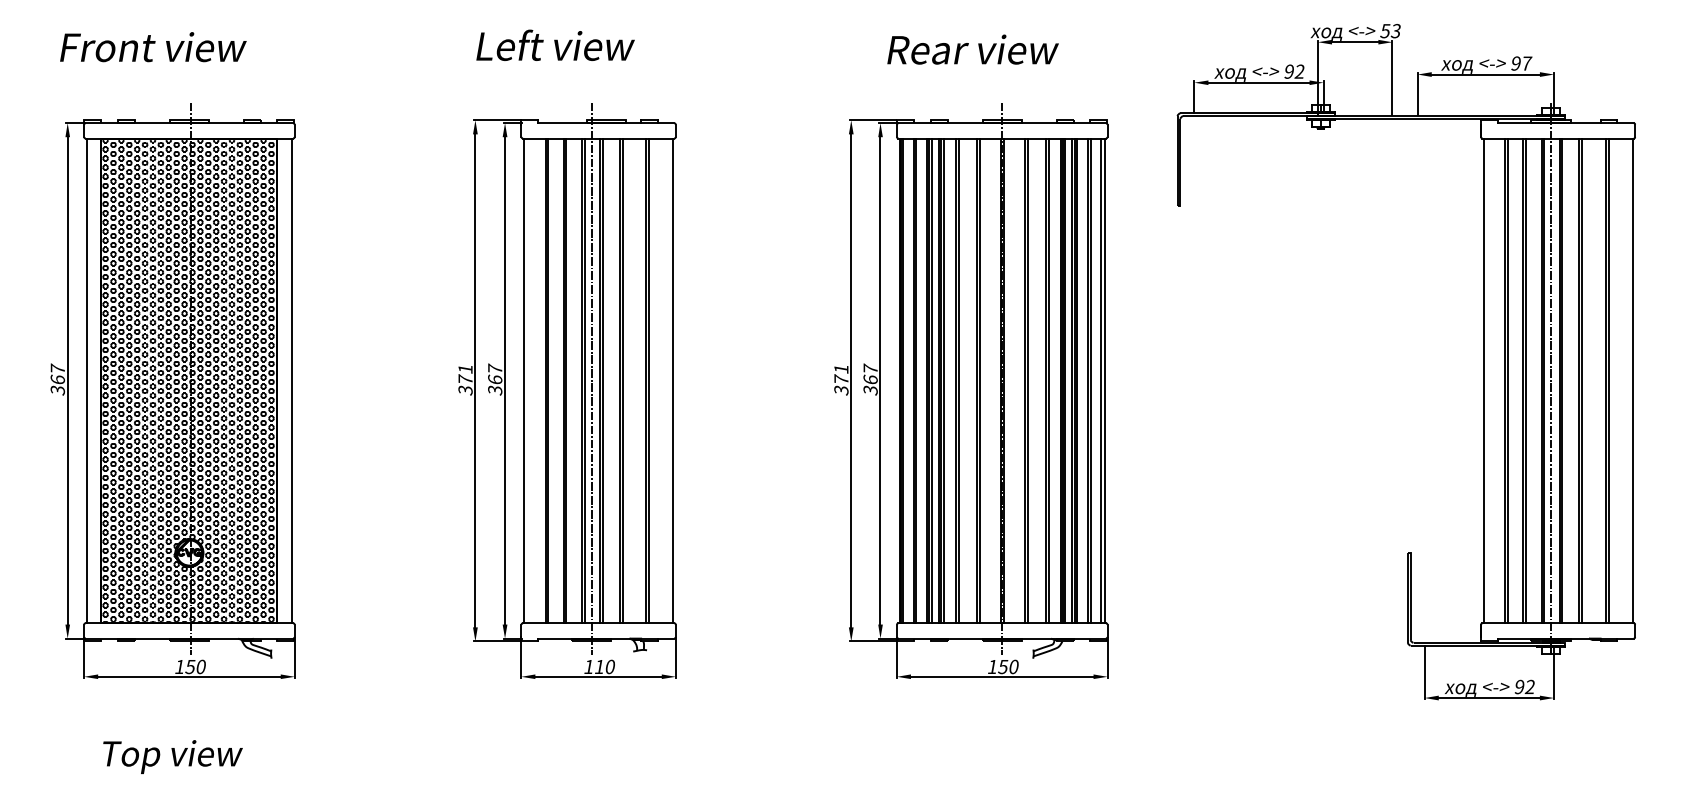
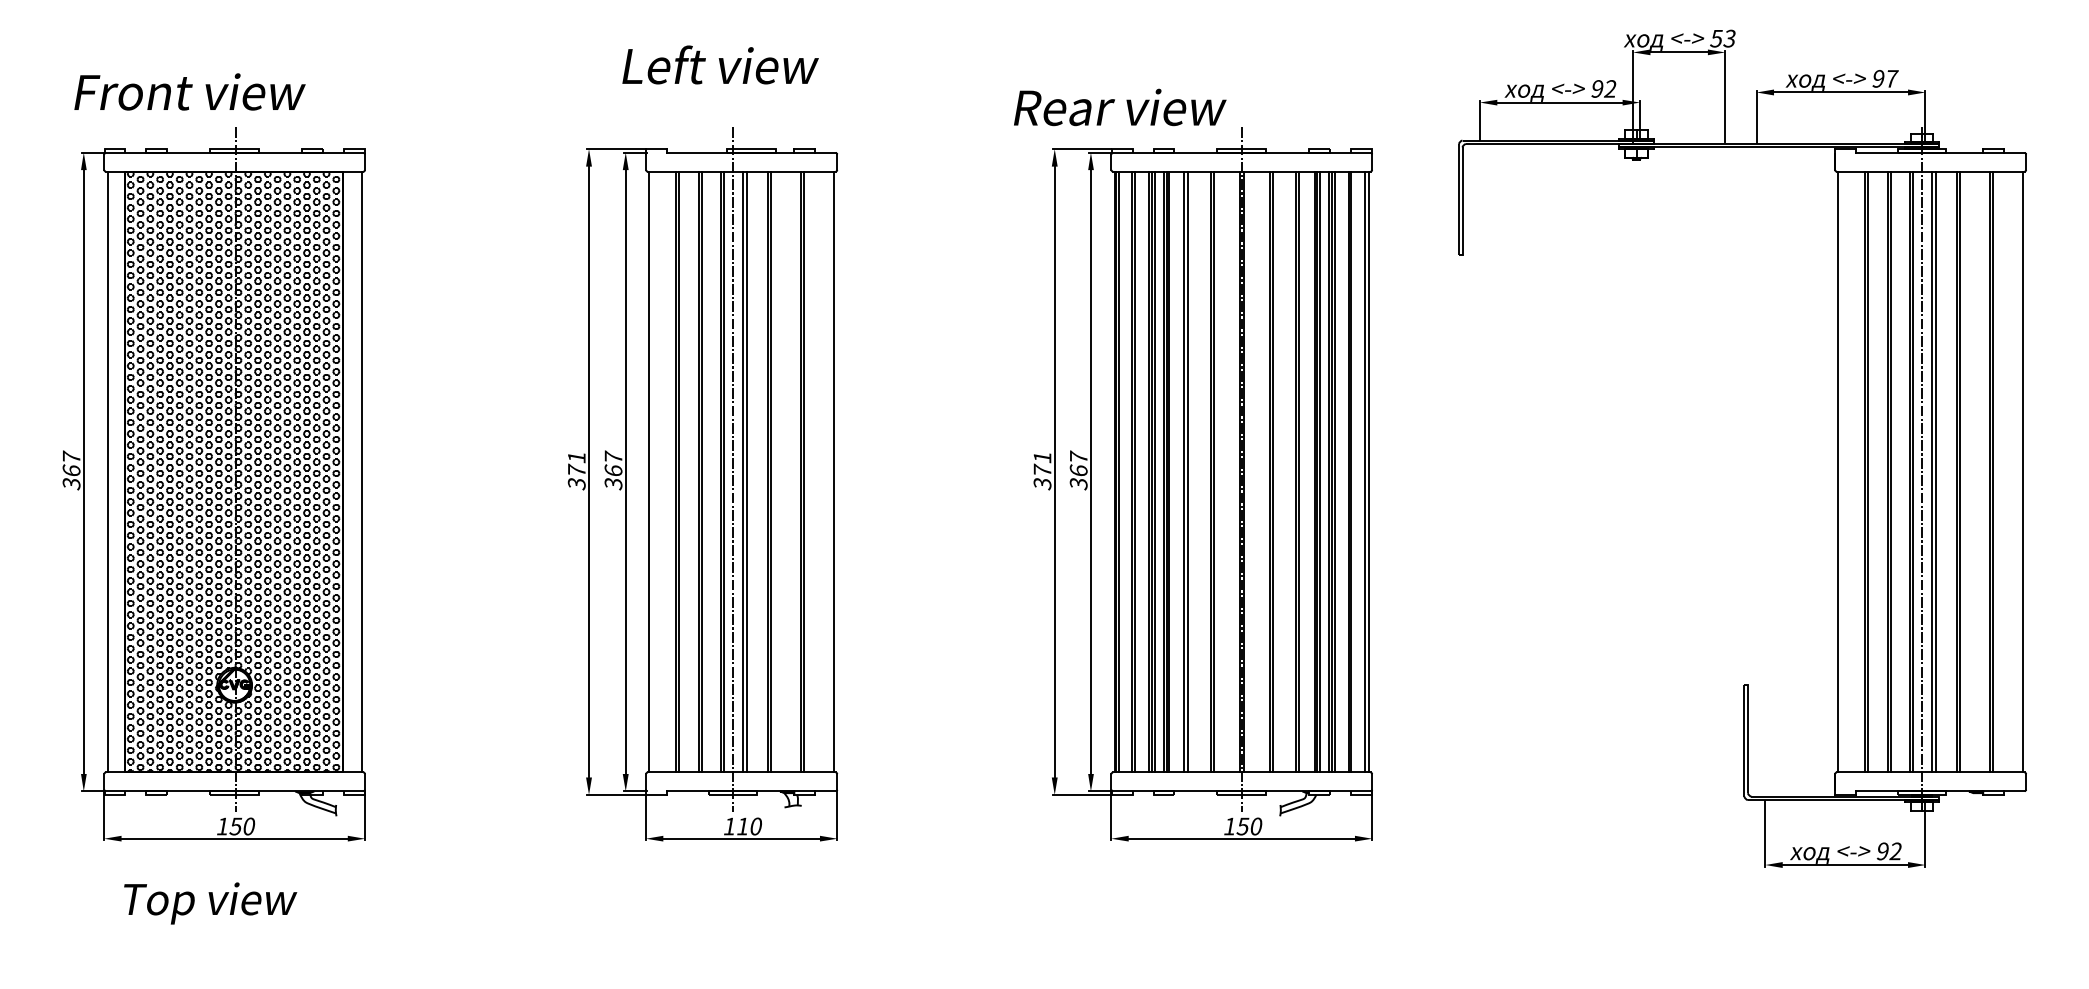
text: (555, 44) -> (720, 63), moved
text: (153, 47) -> (190, 92), moved
text: (972, 49) -> (1119, 107), moved
text: (172, 756) -> (209, 902), moved

